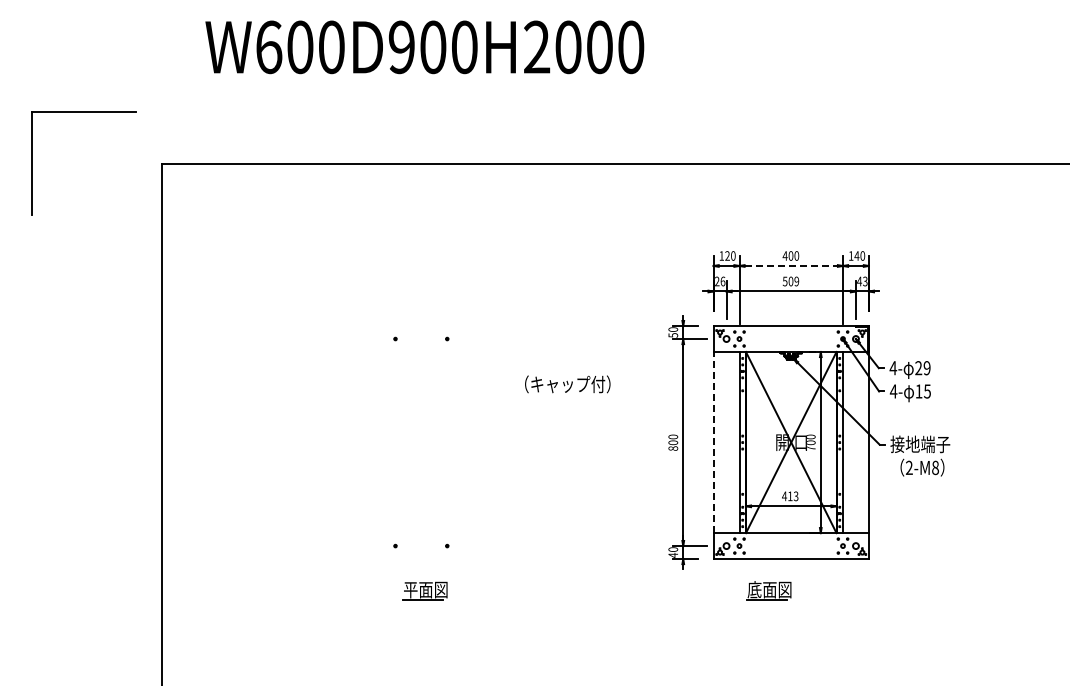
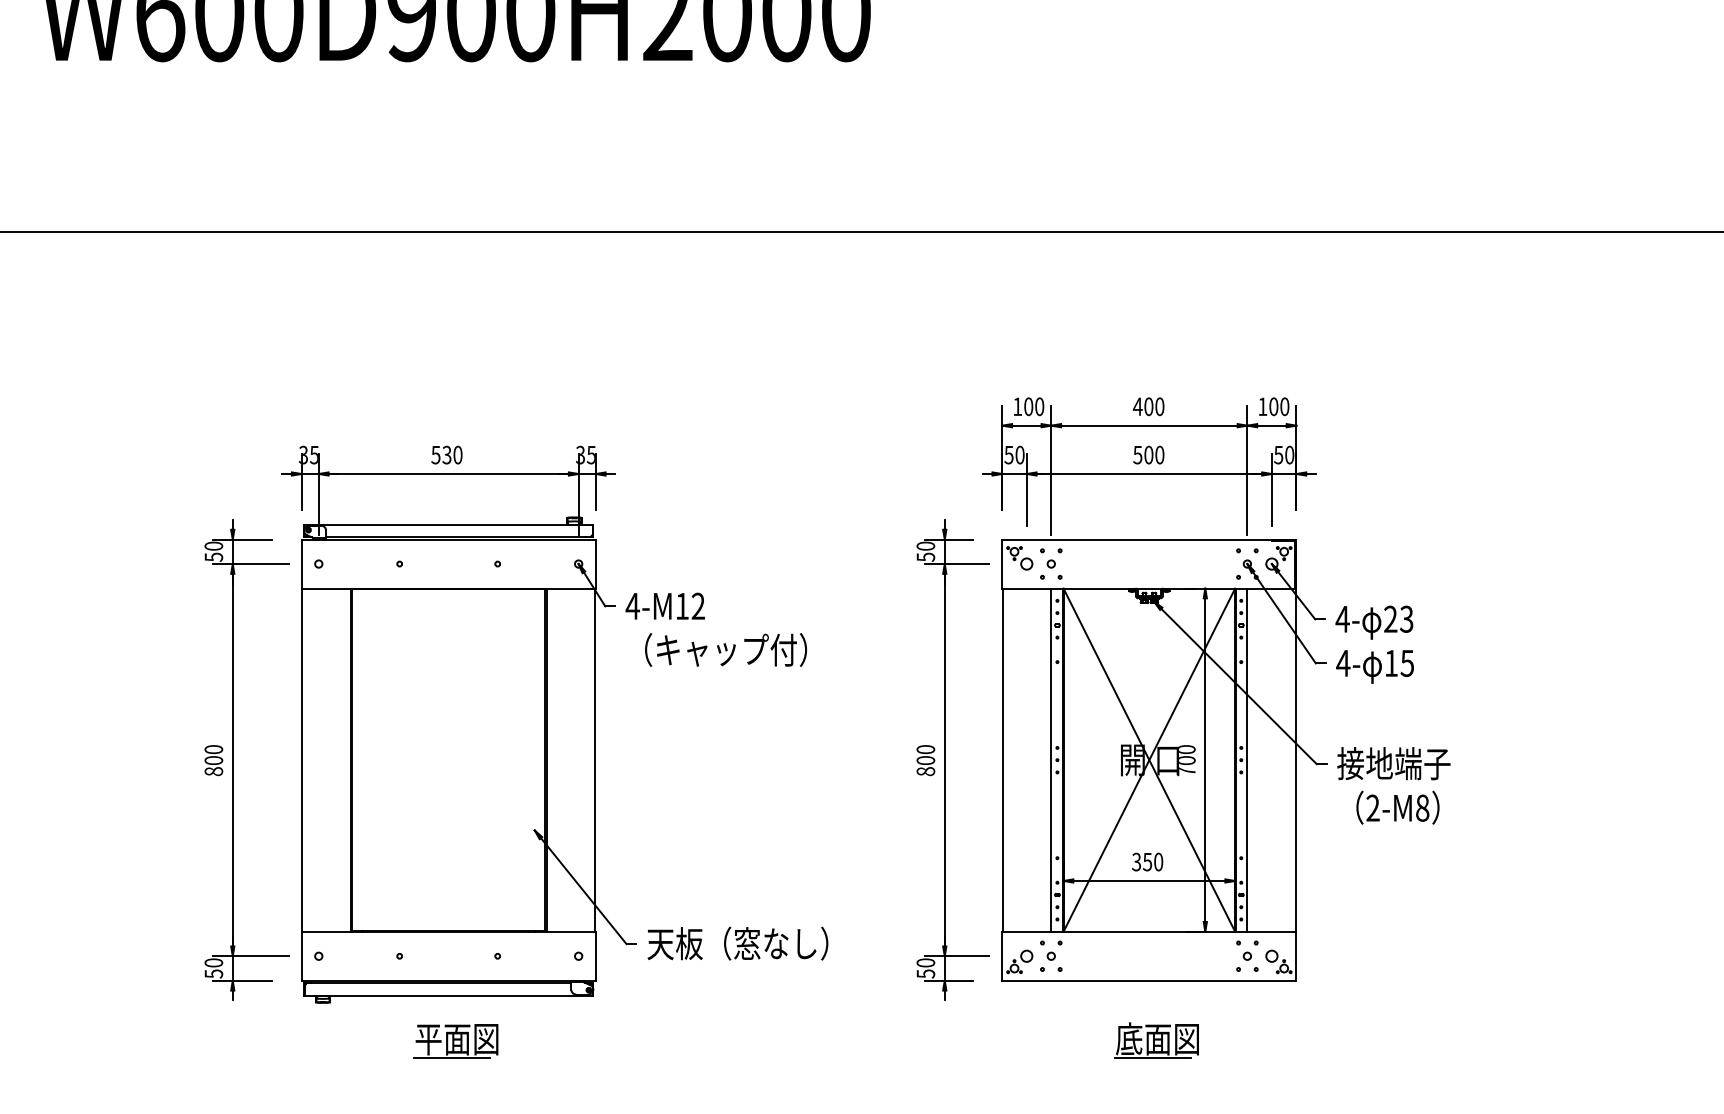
text: (727, 255) -> (1028, 405), 120 -> 100
text: (856, 255) -> (1272, 405), 140 -> 100
line: (791, 265) -> (1149, 424), dashed -> solid
text: (720, 281) -> (1015, 455), 26 -> 50
text: (796, 281) -> (1159, 455), 509 -> 500
text: (862, 281) -> (1284, 455), 43 -> 50
text: (926, 368) -> (1405, 619), 29 -> 23
part: (456, 423) -> (515, 724), added
line: (713, 442) -> (1002, 760), dashed -> solid
text: (790, 496) -> (1147, 862), 413 -> 350
text: (673, 555) -> (926, 974), 40 -> 50
part: (768, 590) -> (1155, 1040), moved

